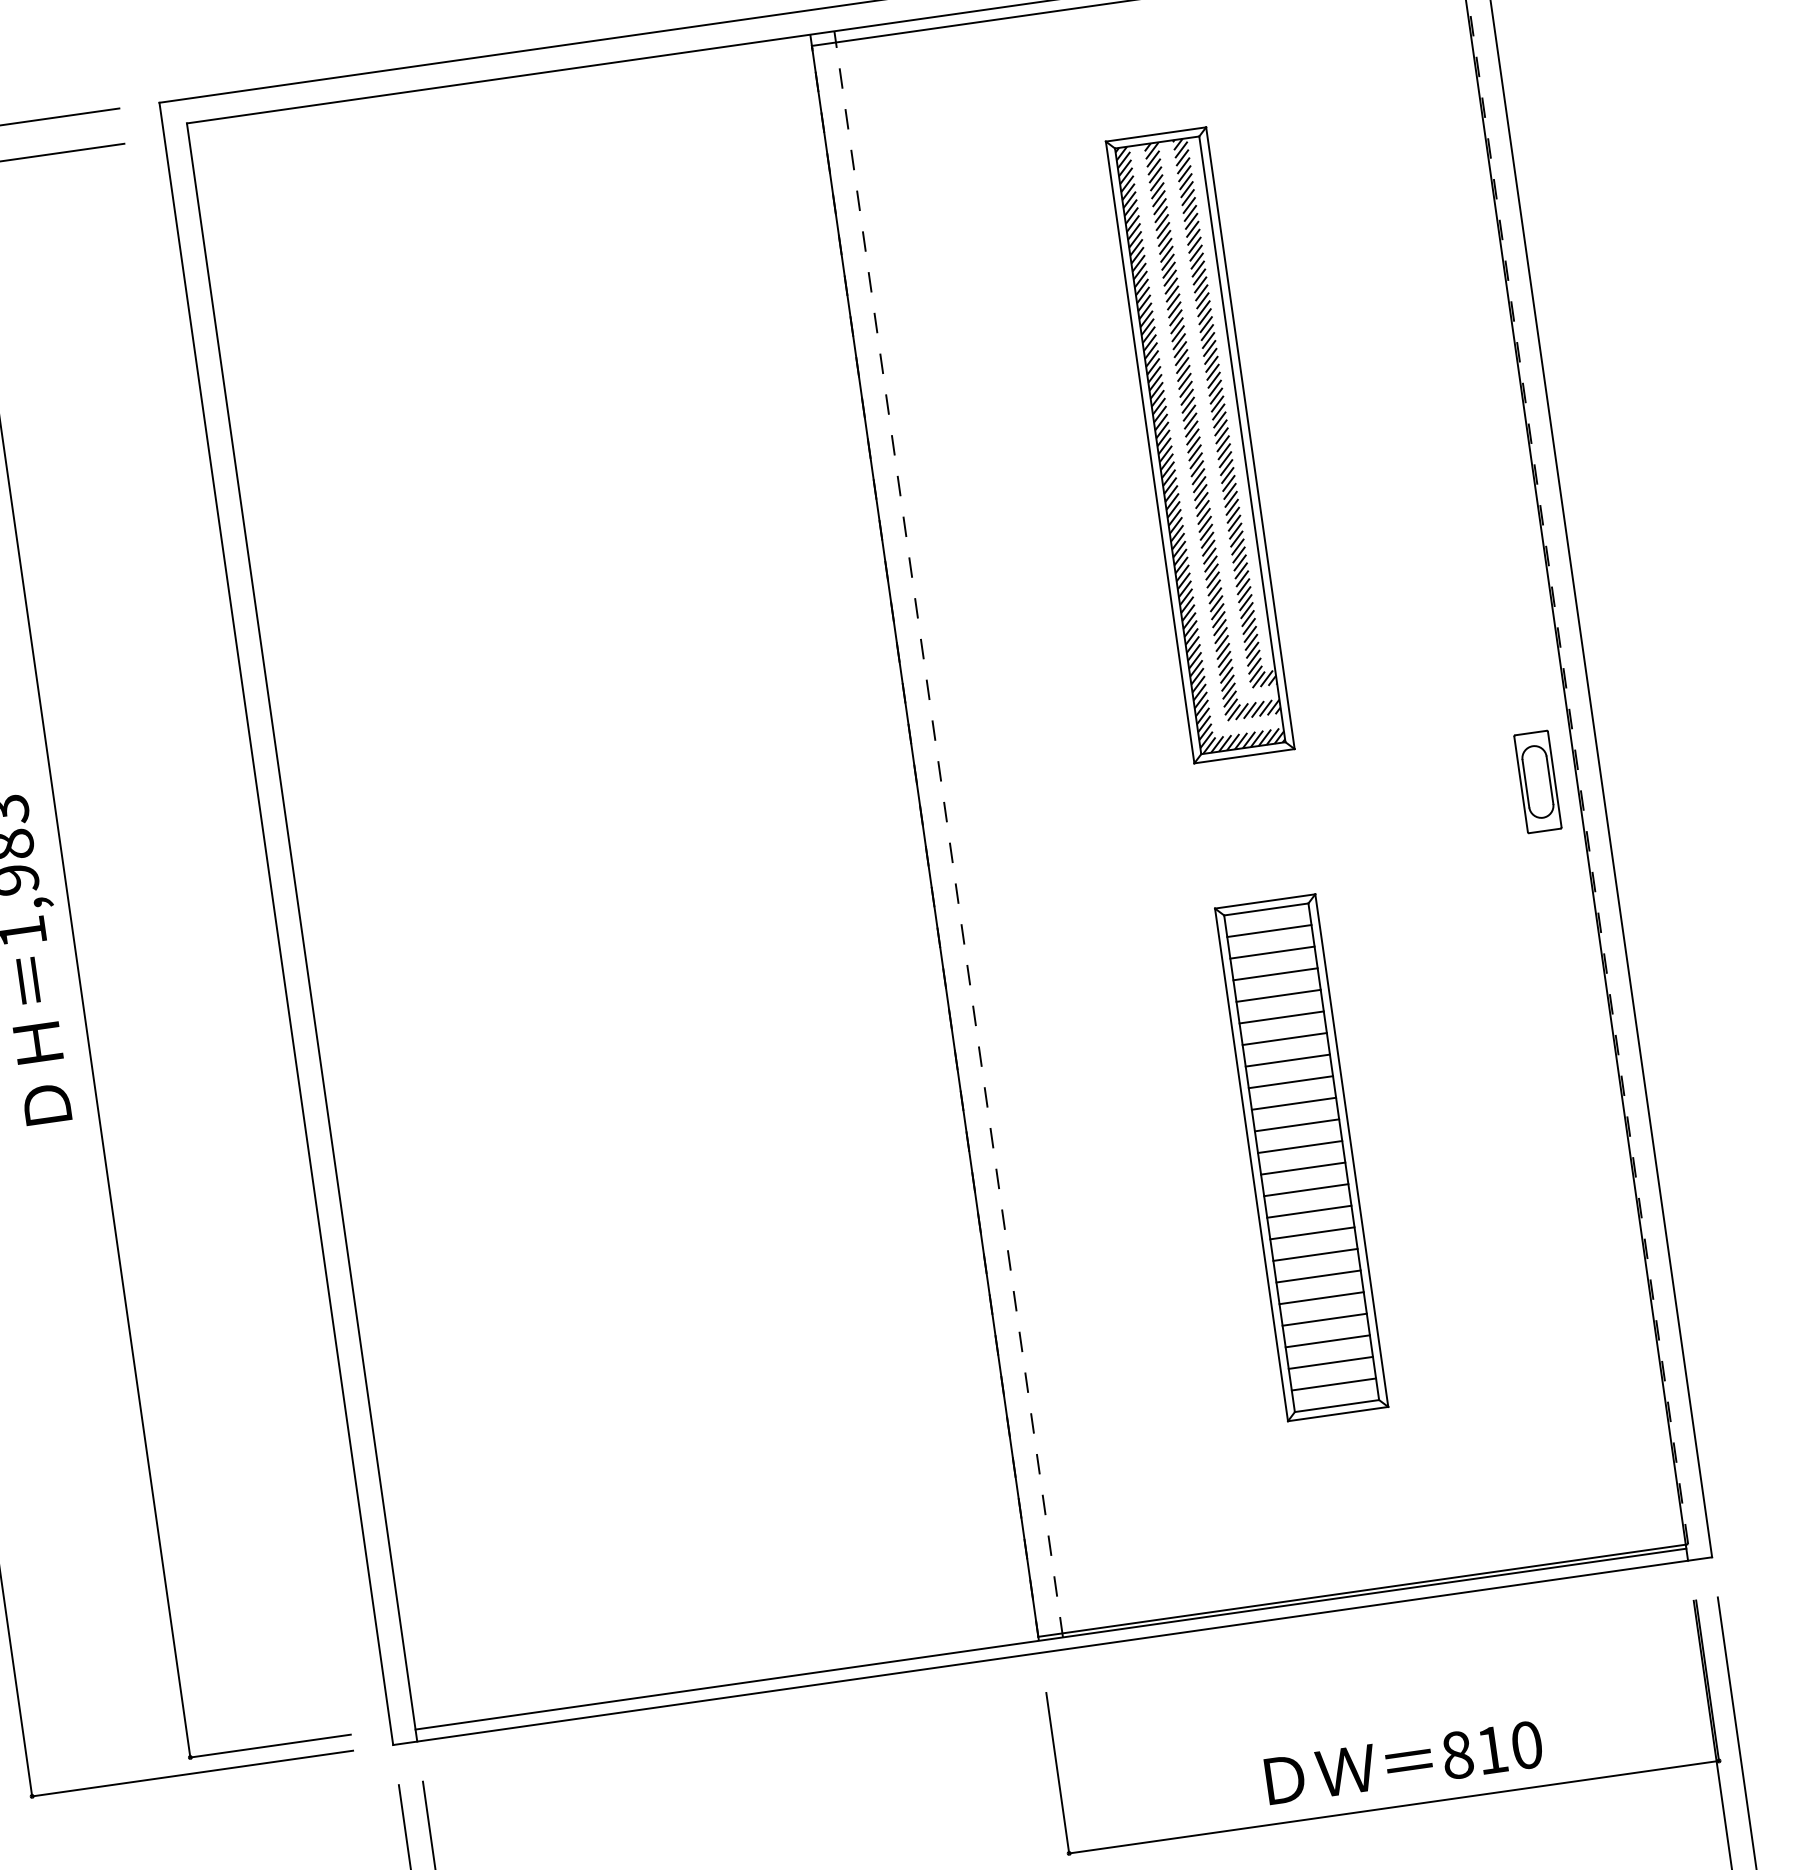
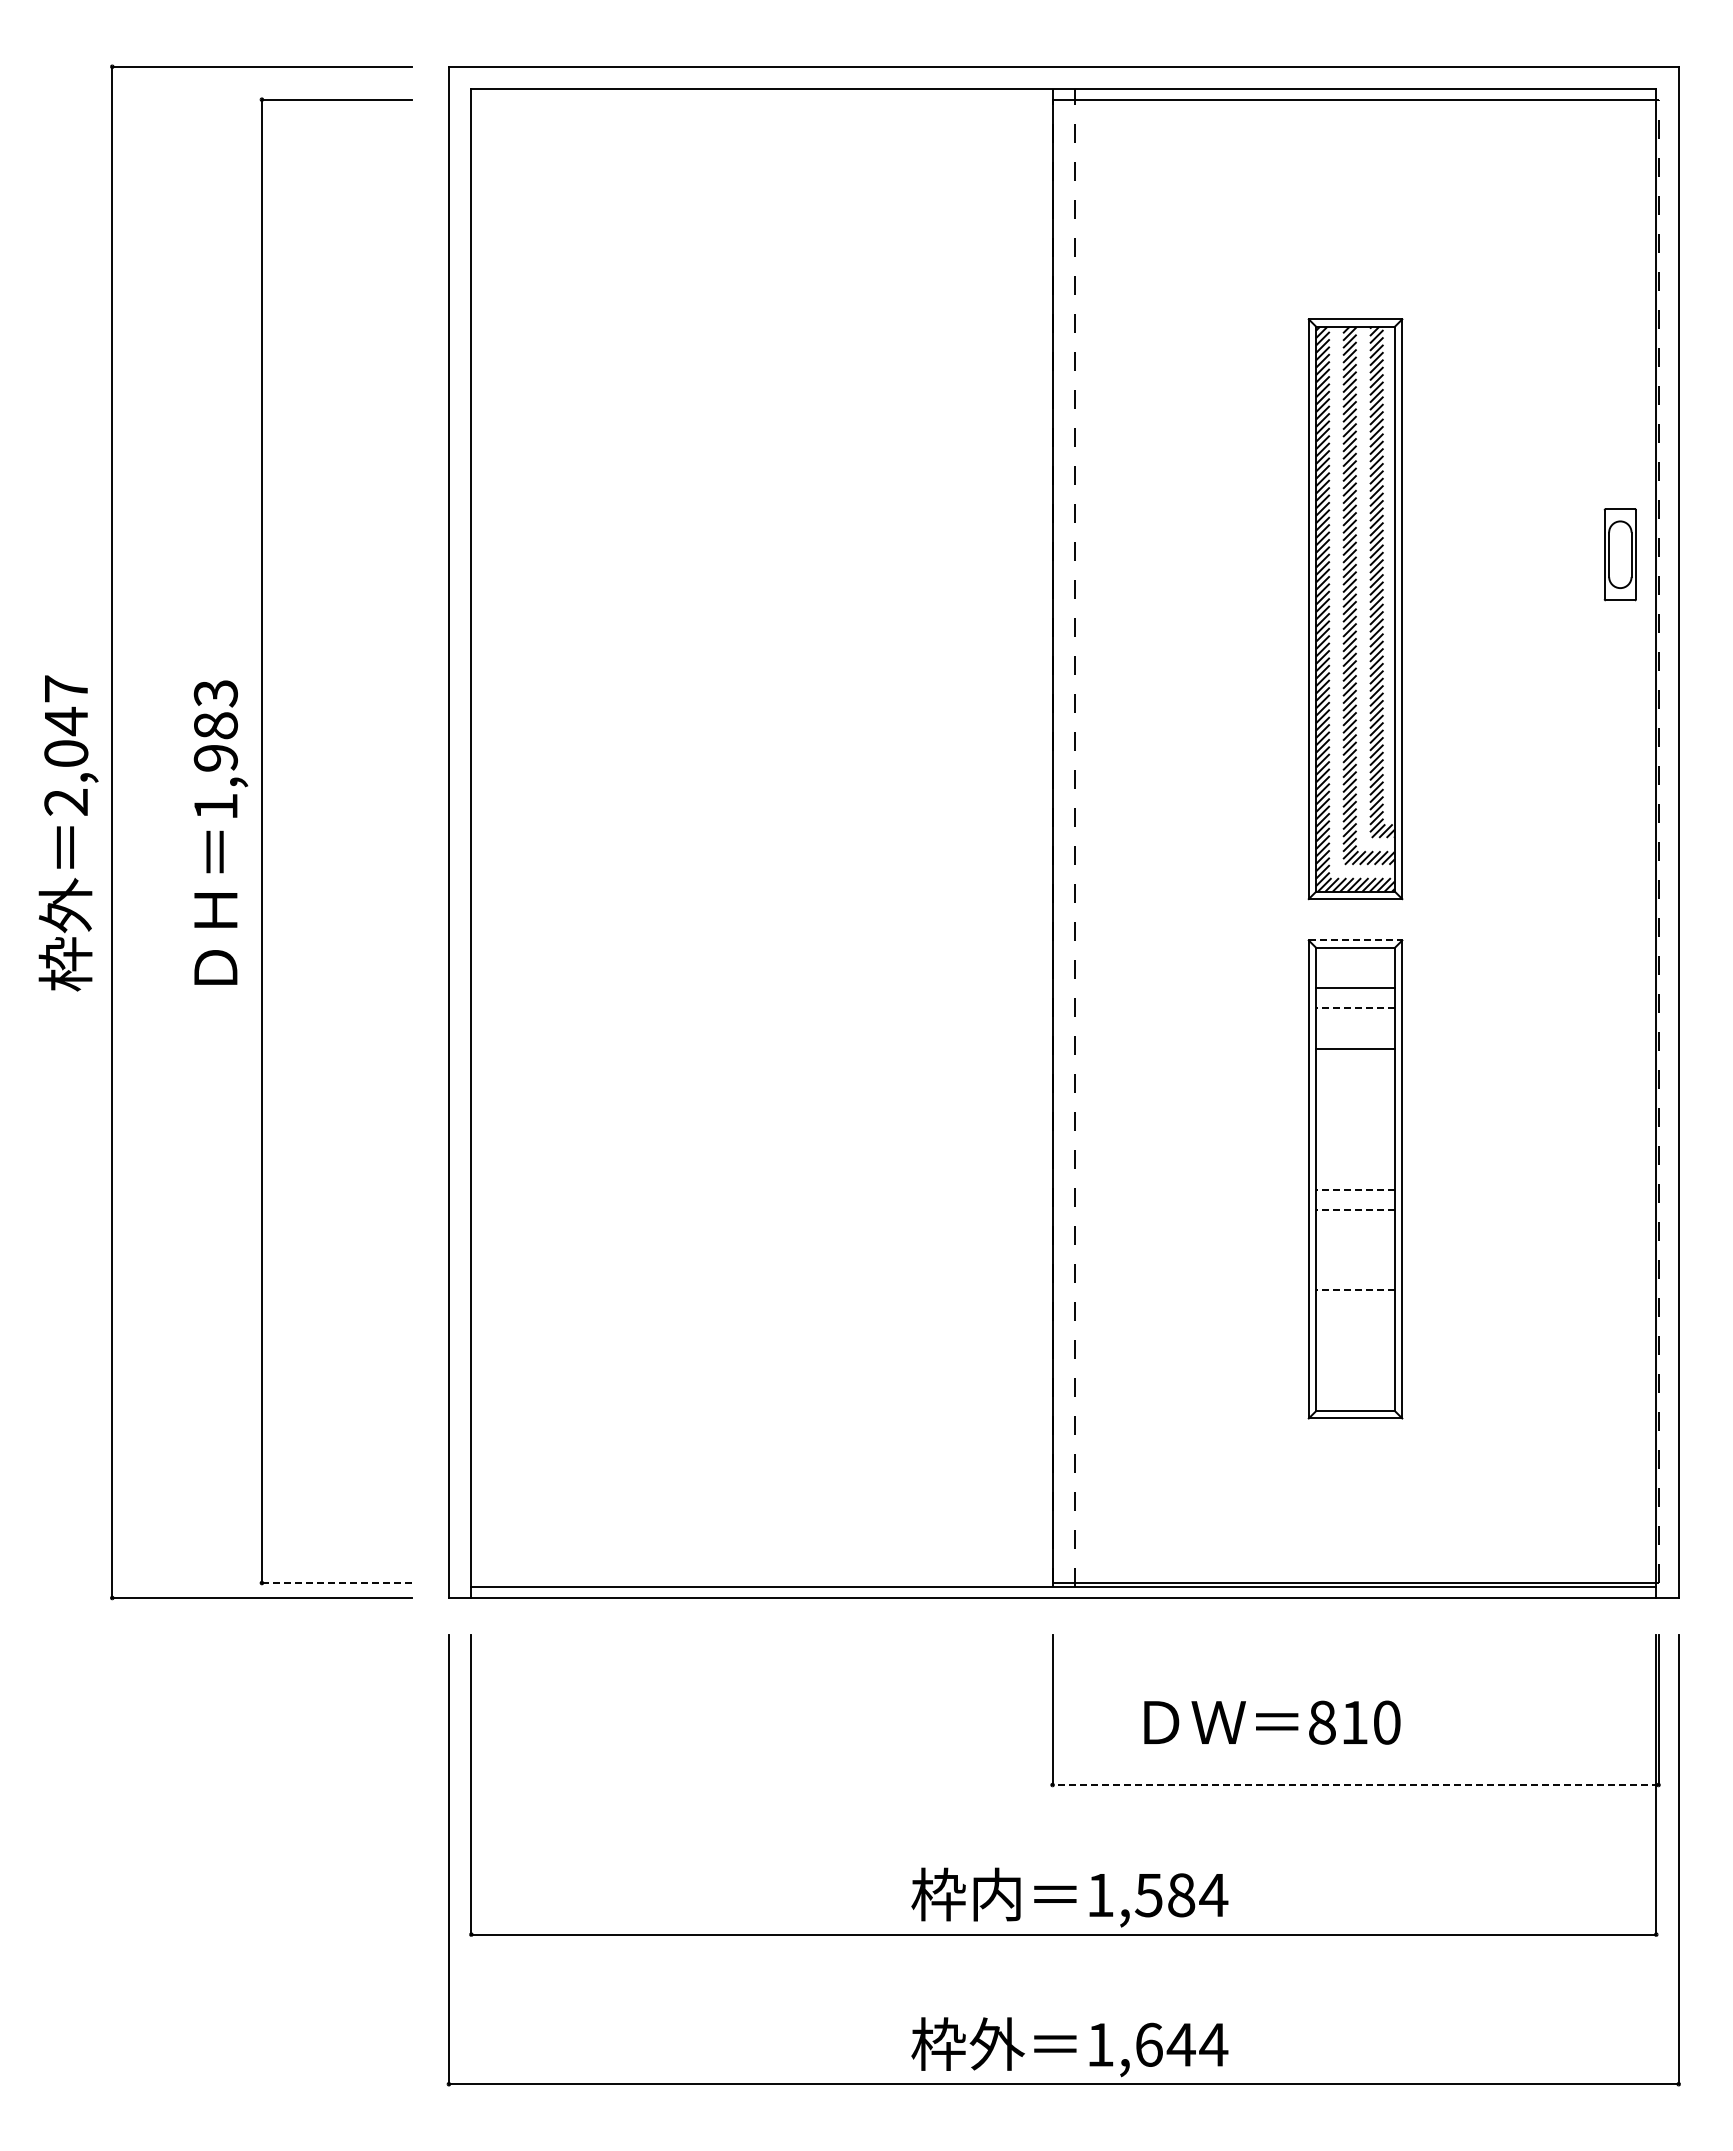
part: (1200, 445) -> (1355, 609), moved
part: (1536, 781) -> (1619, 554), moved
line: (1265, 901) -> (1355, 940), solid -> dashed
line: (1269, 931) -> (1355, 968), removed
line: (1275, 974) -> (1355, 1008), solid -> dashed
line: (1278, 995) -> (1355, 1028), removed
line: (1284, 1038) -> (1355, 1068), removed
line: (1287, 1060) -> (1355, 1088), removed
line: (1290, 1082) -> (1355, 1109), removed
line: (1293, 1104) -> (1355, 1129), removed
line: (1297, 1125) -> (1355, 1149), removed
line: (1300, 1147) -> (1355, 1169), removed
line: (1303, 1168) -> (1355, 1189), solid -> dashed
line: (1306, 1189) -> (1355, 1209), solid -> dashed
line: (1309, 1211) -> (1355, 1229), removed
line: (1312, 1232) -> (1355, 1249), removed
line: (1315, 1255) -> (1355, 1270), removed
line: (1318, 1276) -> (1355, 1290), solid -> dashed
line: (1321, 1298) -> (1355, 1310), removed
line: (1324, 1319) -> (1355, 1330), removed
line: (1327, 1341) -> (1355, 1350), removed
line: (1330, 1362) -> (1355, 1370), removed
line: (1333, 1384) -> (1355, 1390), removed
line: (270, 1746) -> (336, 1583), solid -> dashed
text: (1404, 1762) -> (1272, 1722), moved
line: (1394, 1807) -> (1355, 1785), solid -> dashed

